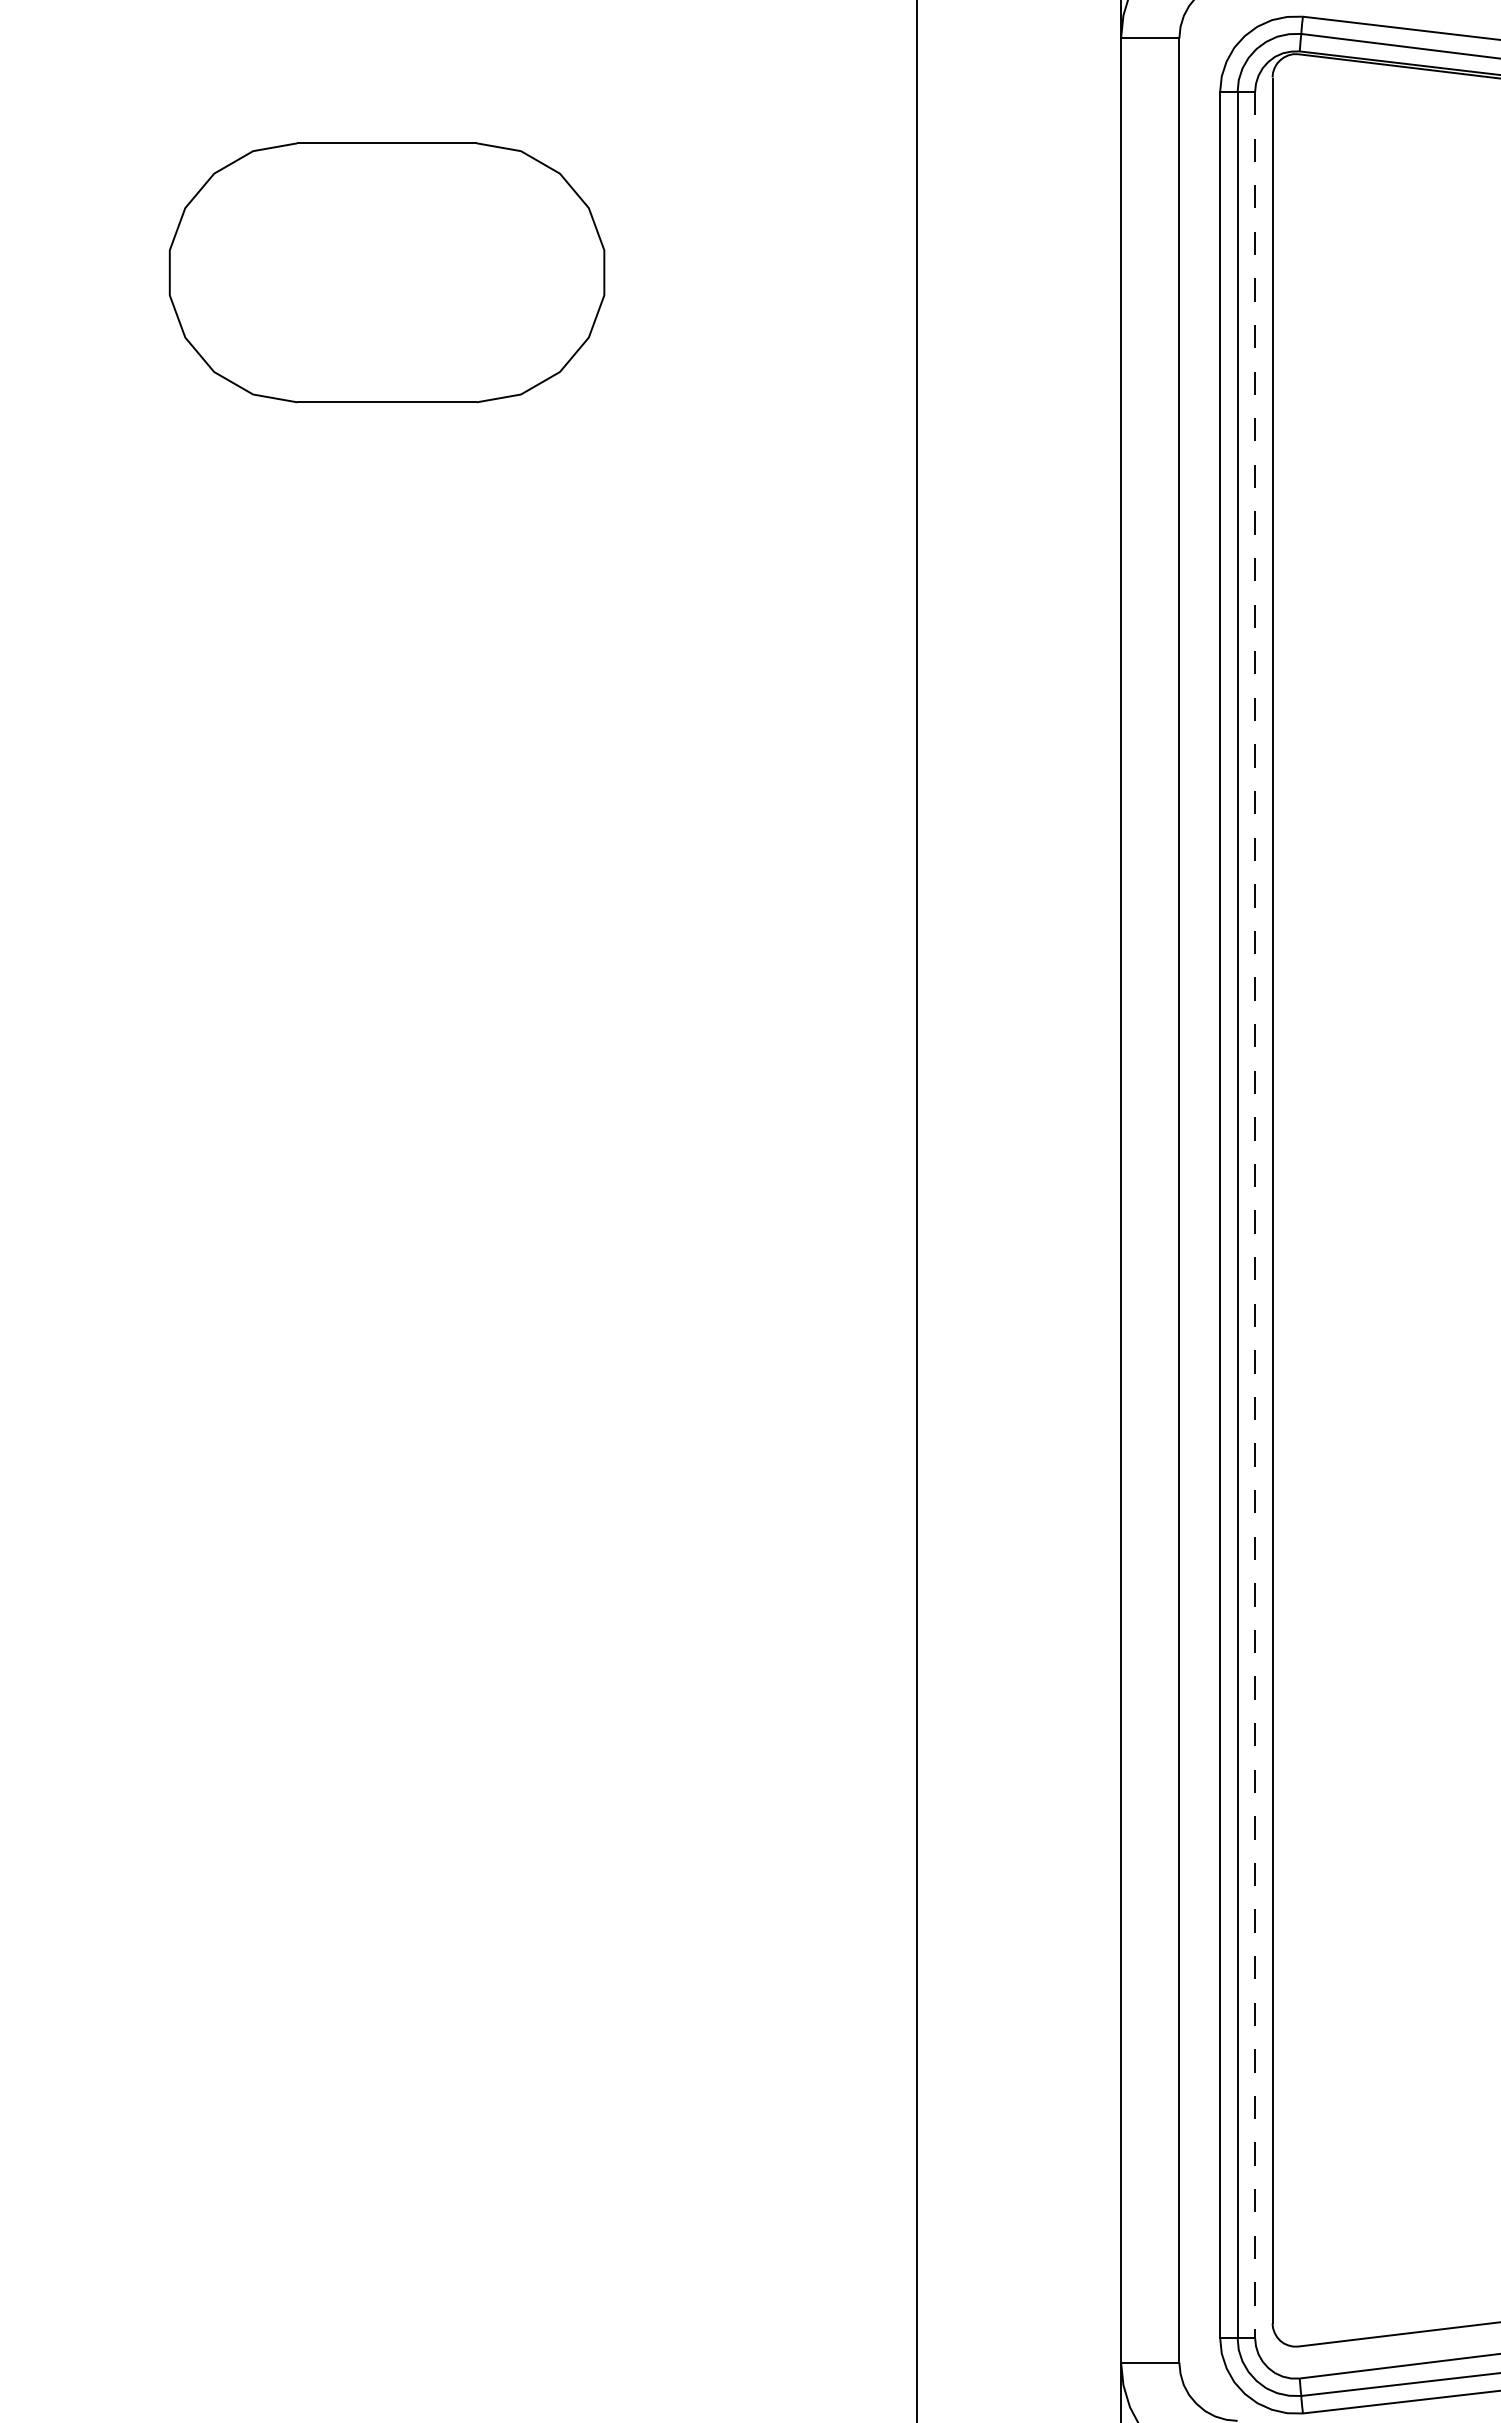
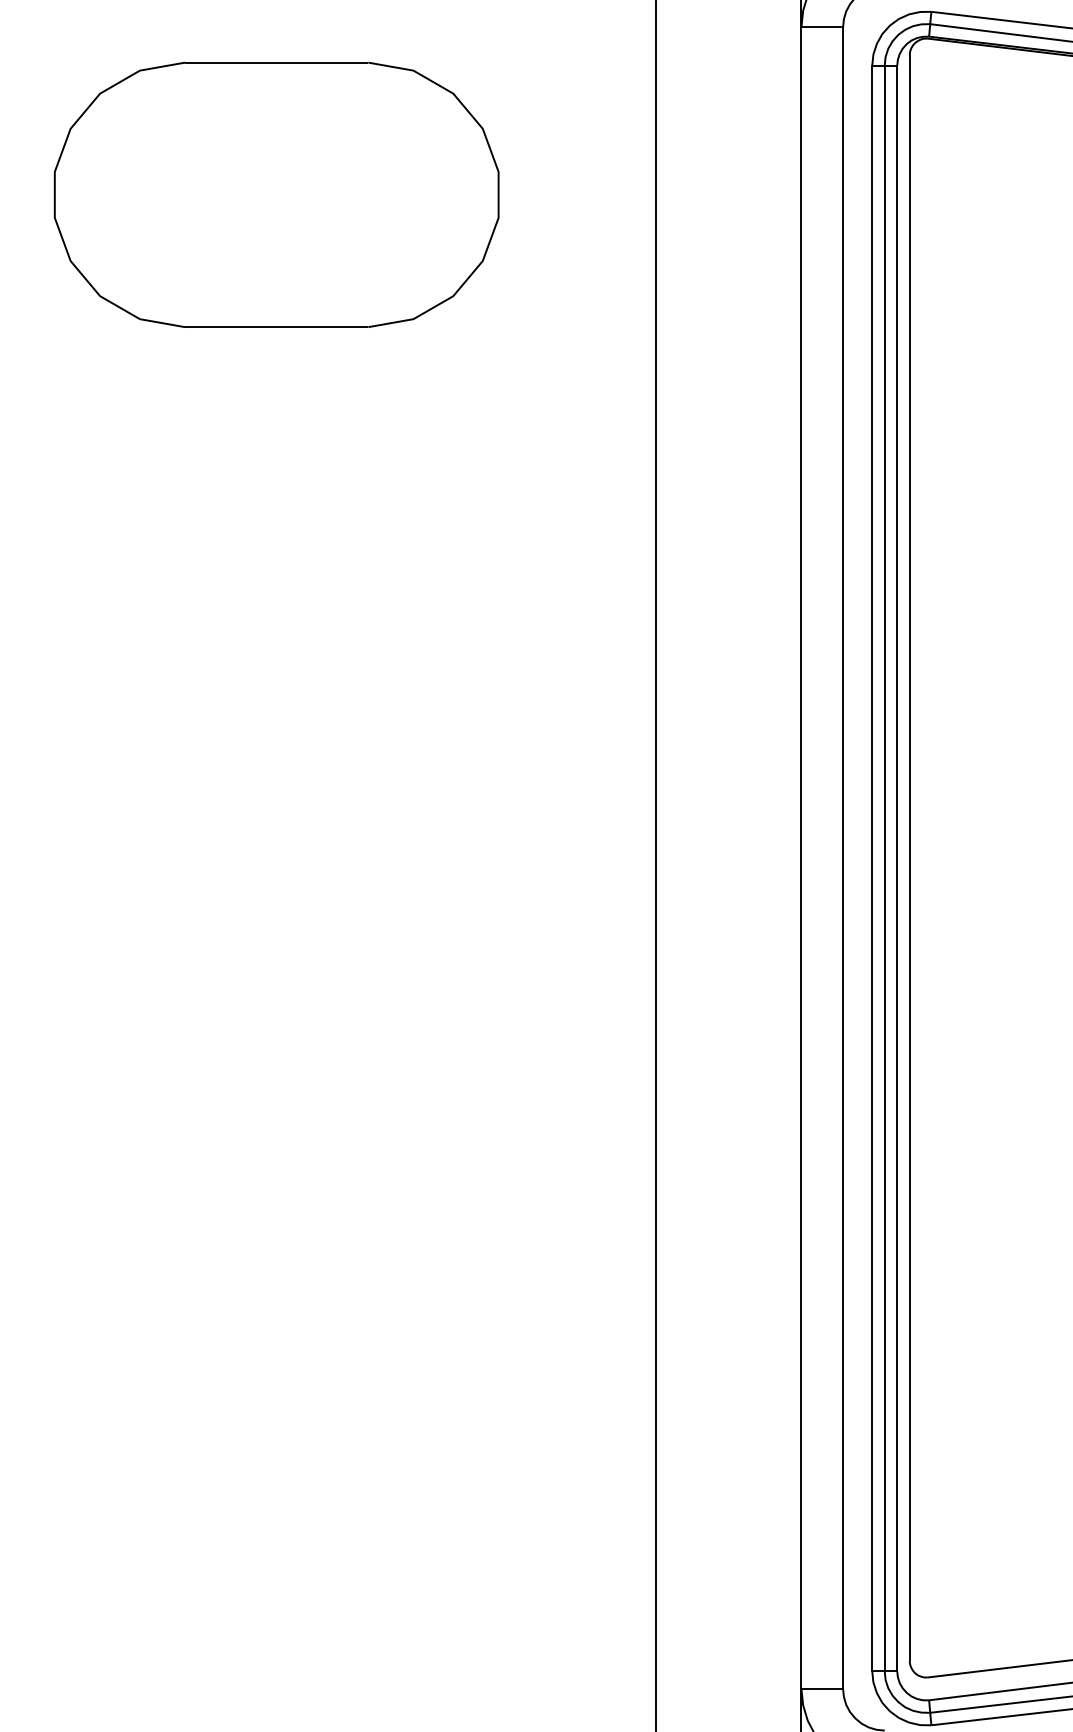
part: (386, 272) -> (276, 194), size x1.43
line: (1255, 1215) -> (897, 868), dashed -> solid

